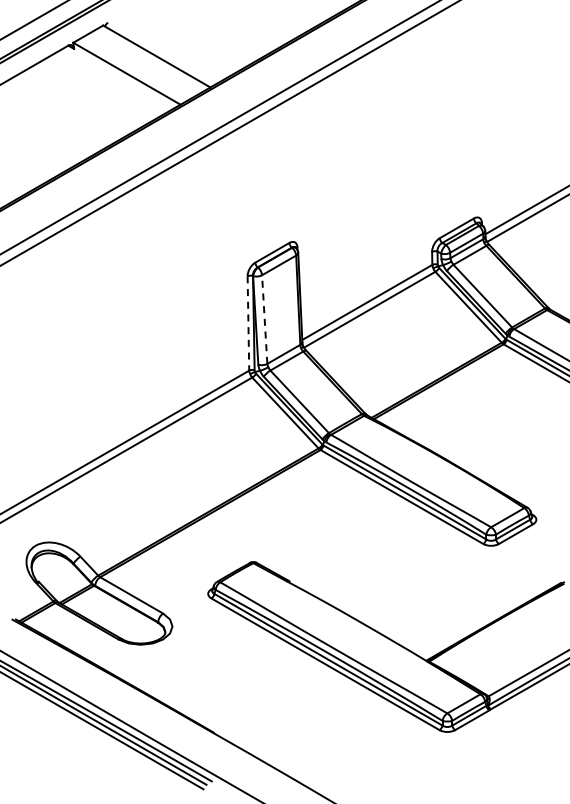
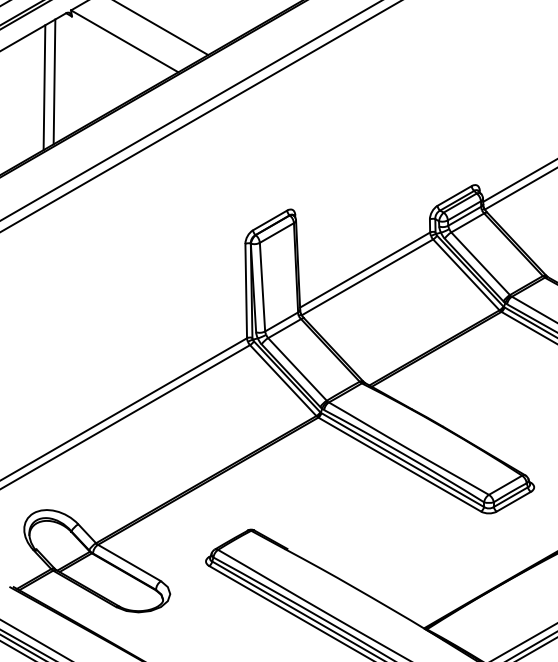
line: (56, 113) -> (54, 81), added
line: (46, 119) -> (44, 87), added
line: (264, 319) -> (262, 287), dashed -> solid
line: (248, 323) -> (246, 291), dashed -> solid

